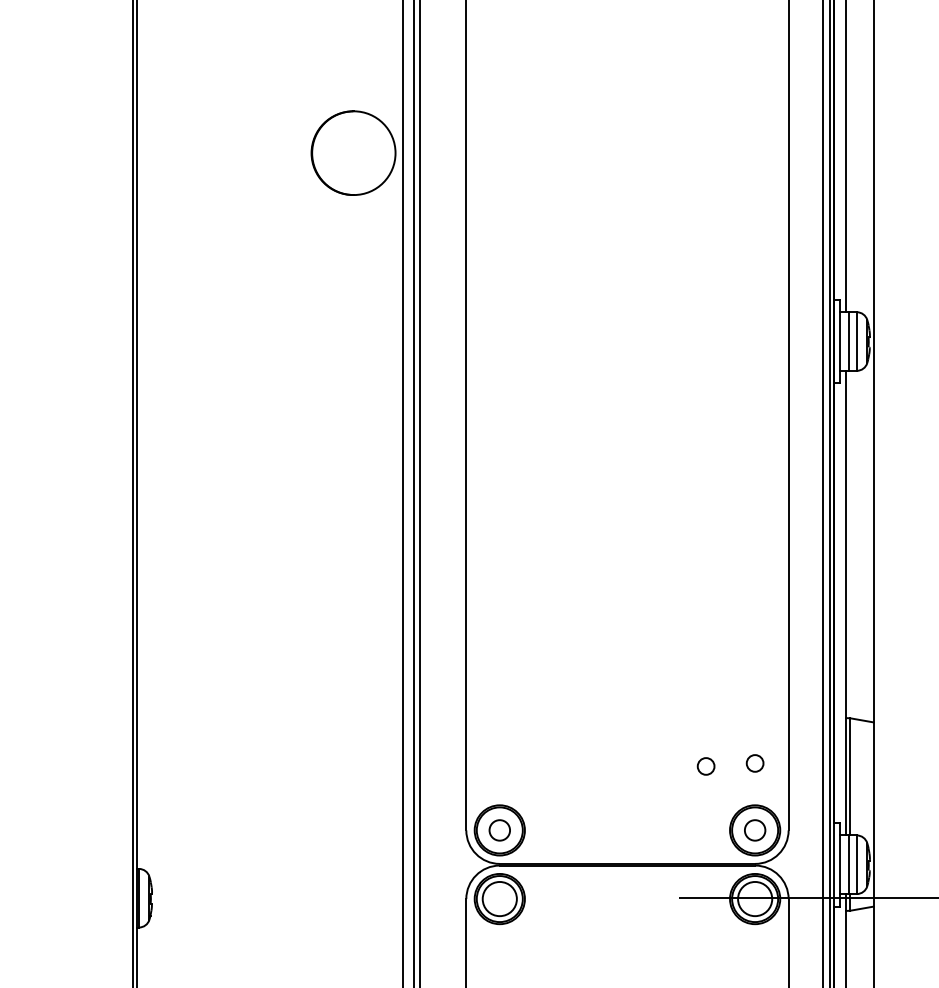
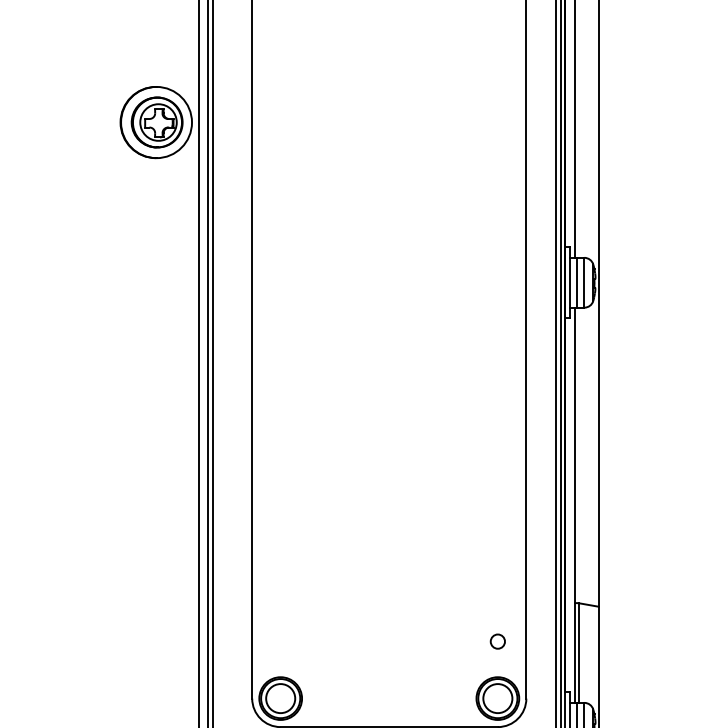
part: (354, 152) -> (157, 121), added
circle: (705, 766) -> (455, 644), removed
circle: (499, 830) -> (280, 698), size x1.67
circle: (755, 830) -> (498, 698), size x1.67

